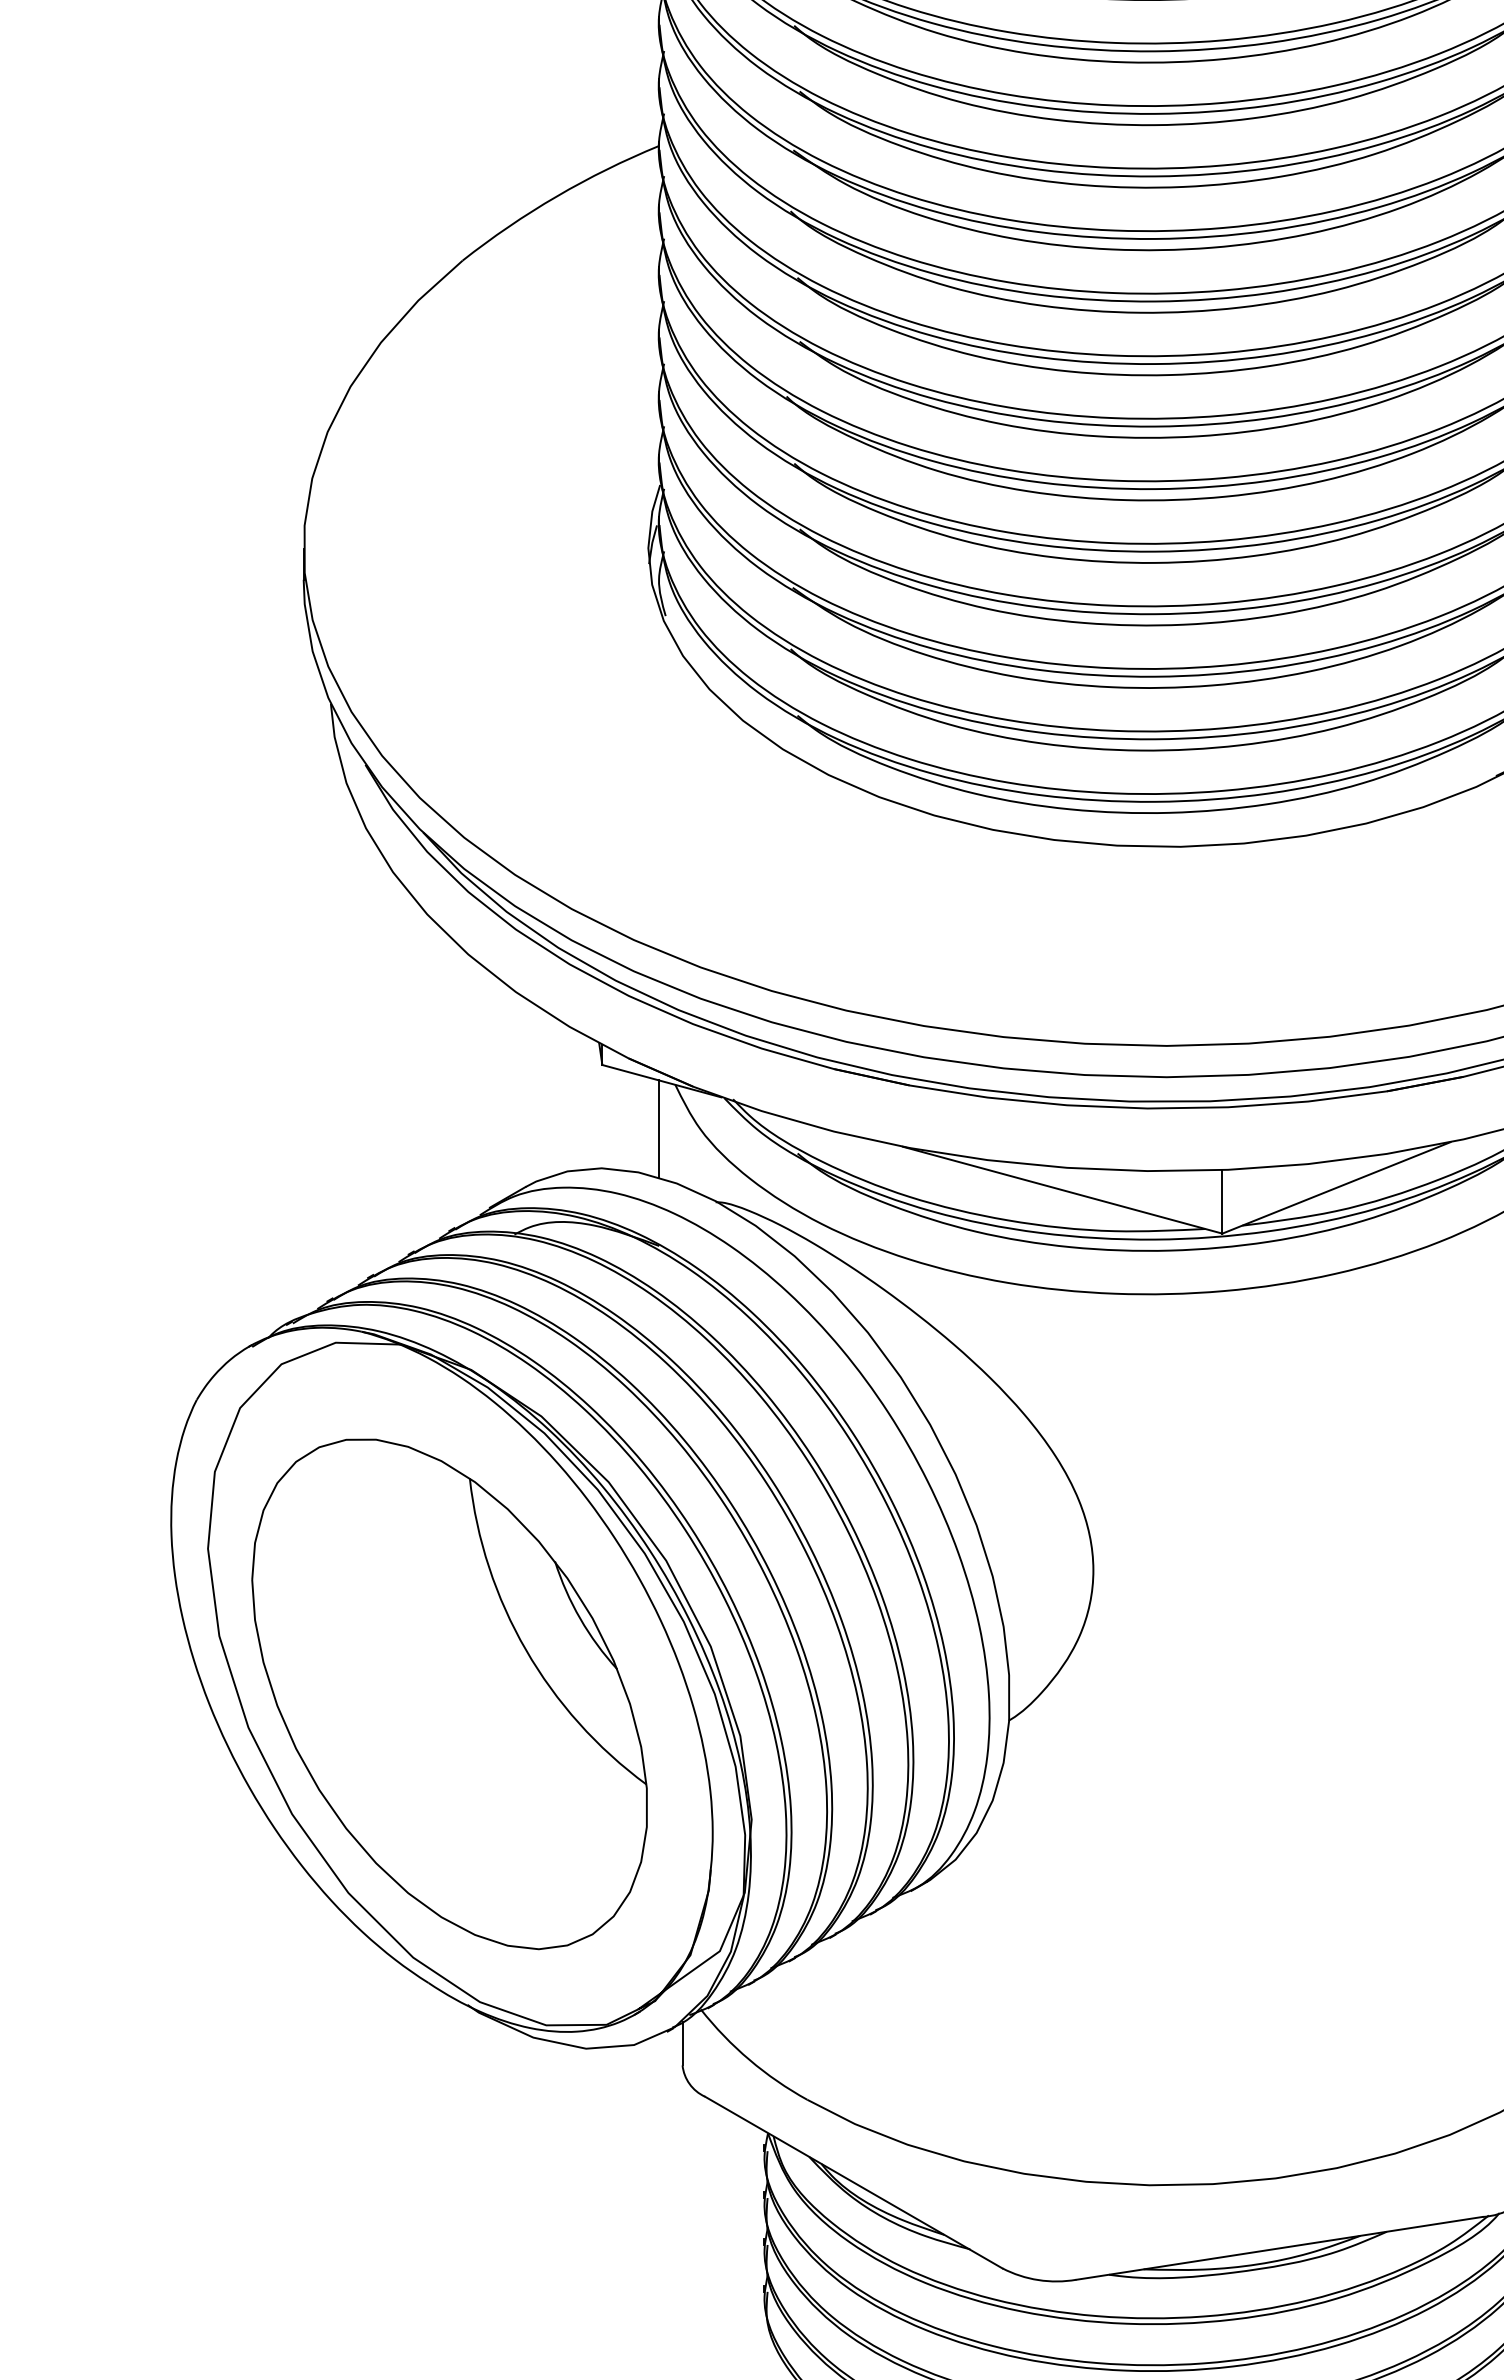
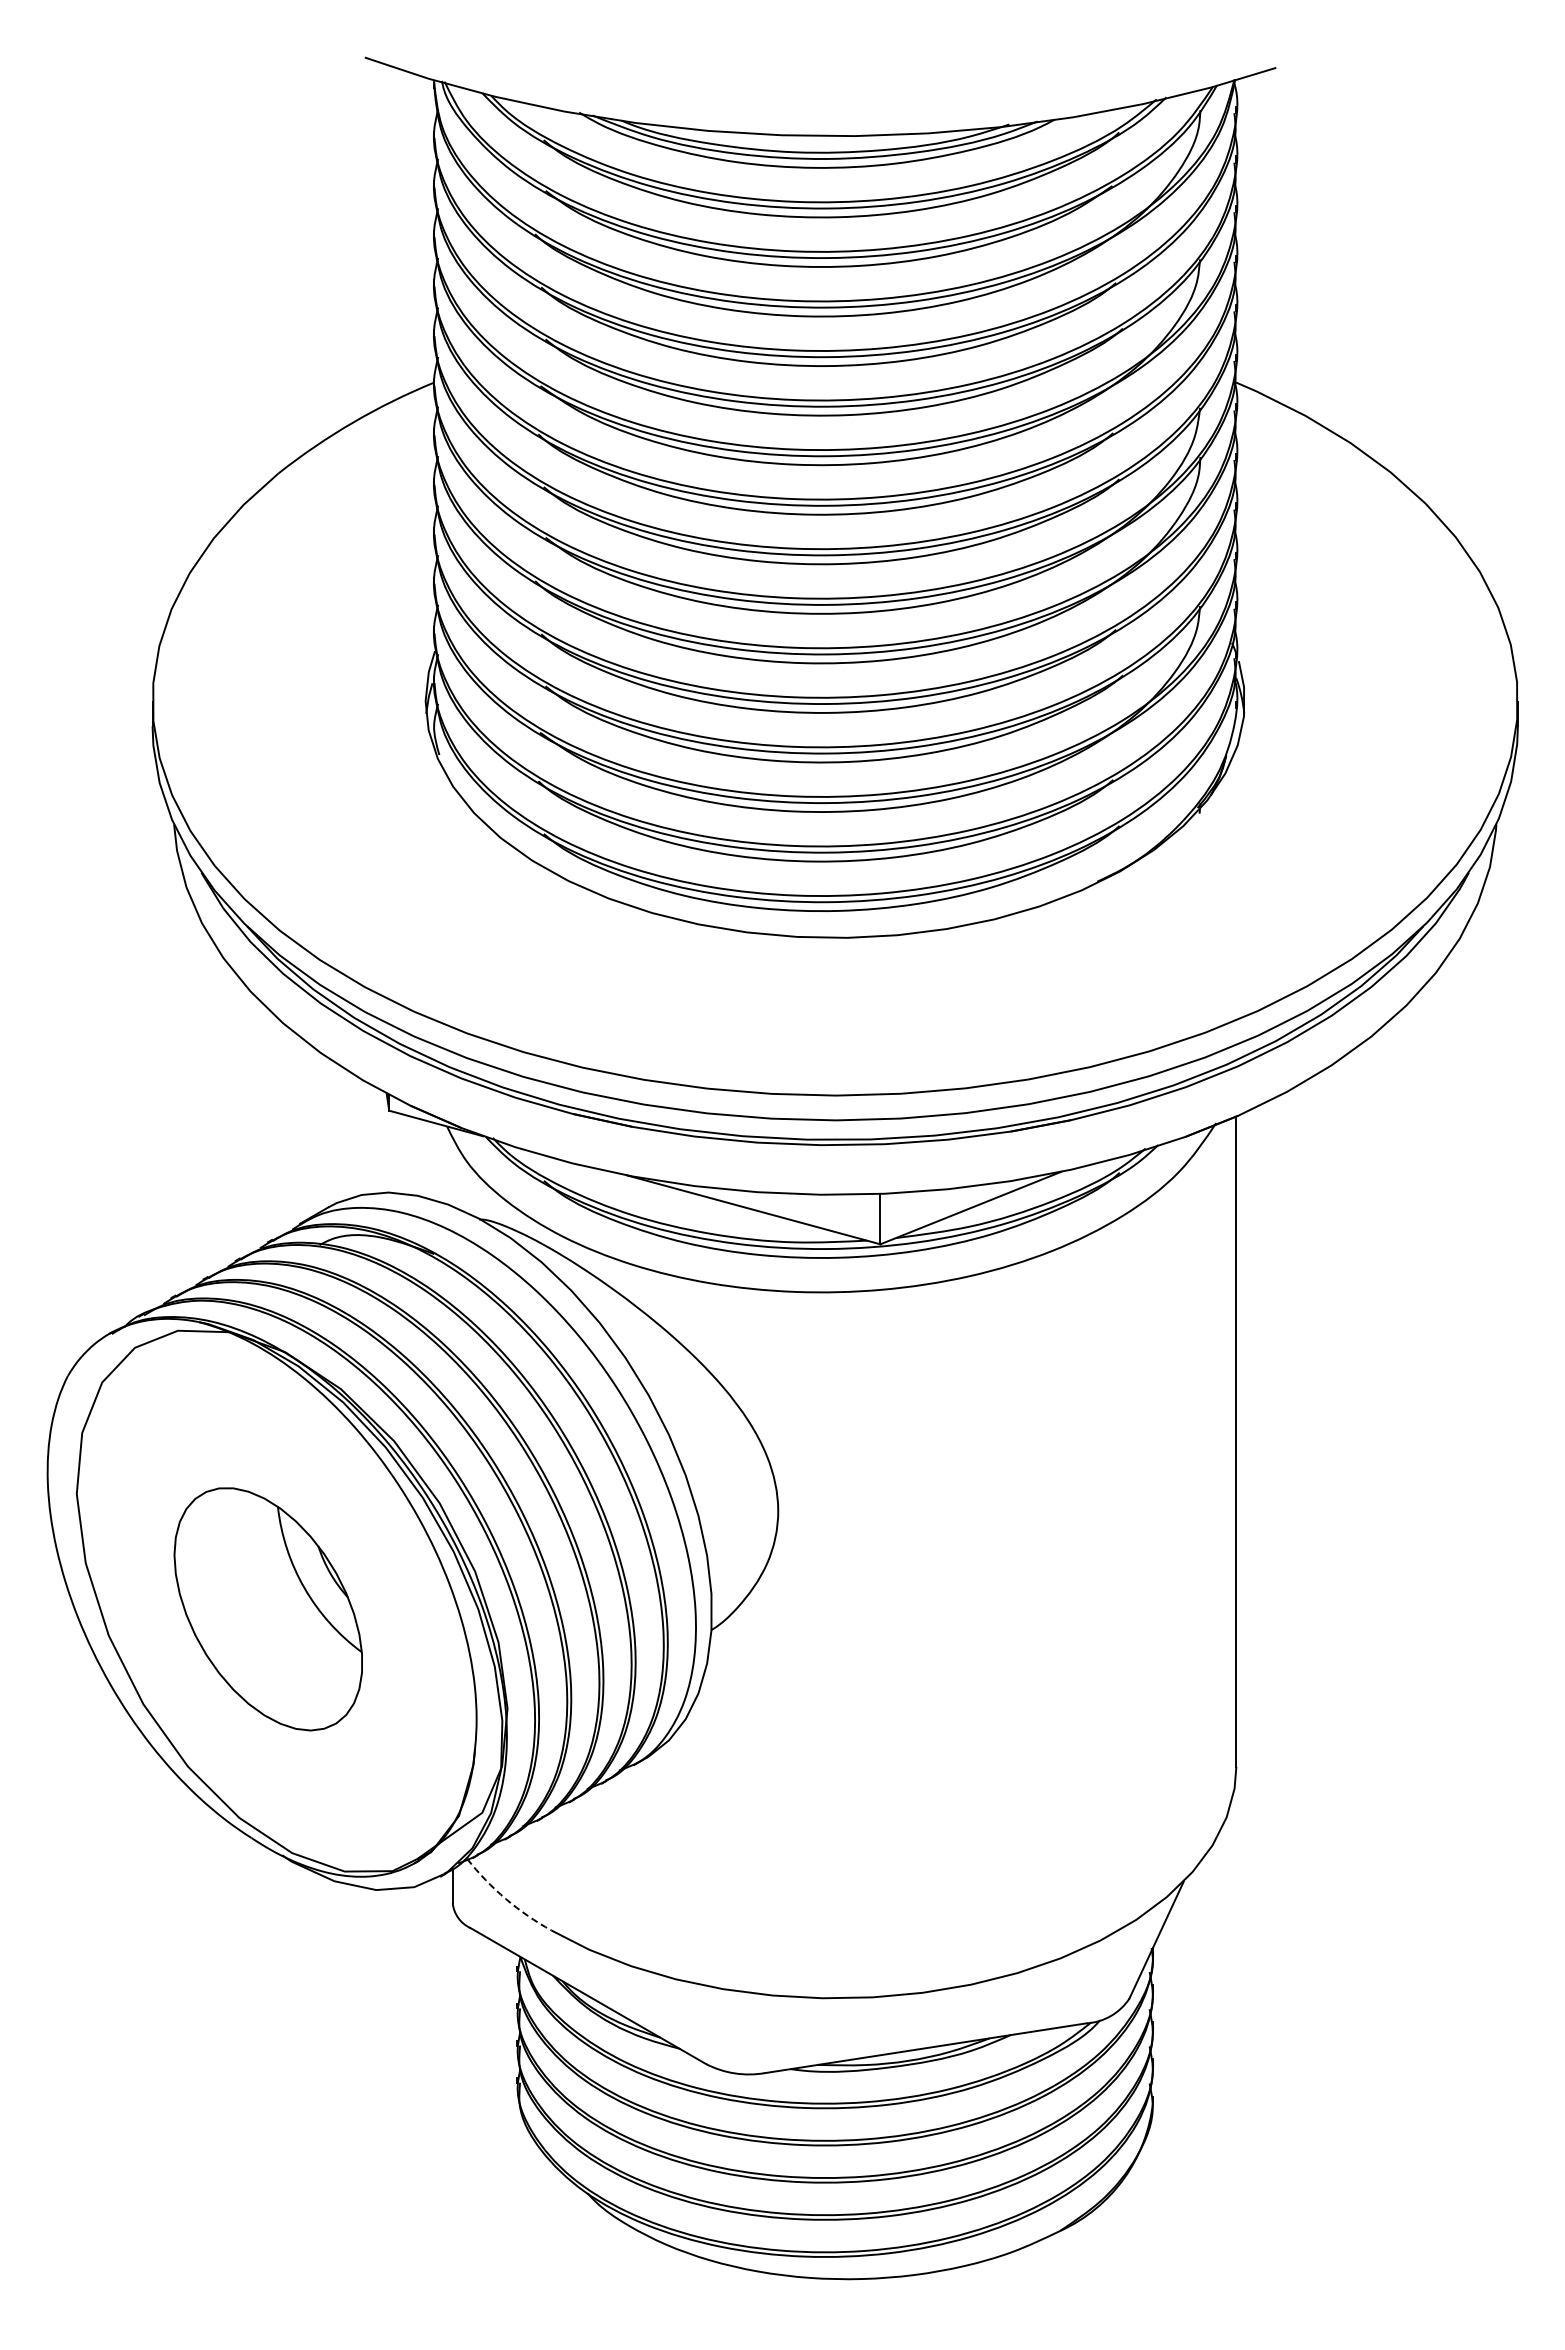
line: (659, 1127) -> (434, 1160), removed
part: (450, 1694) -> (268, 1609), size x0.6
arc: (749, 2059) -> (505, 1898), solid -> dashed

